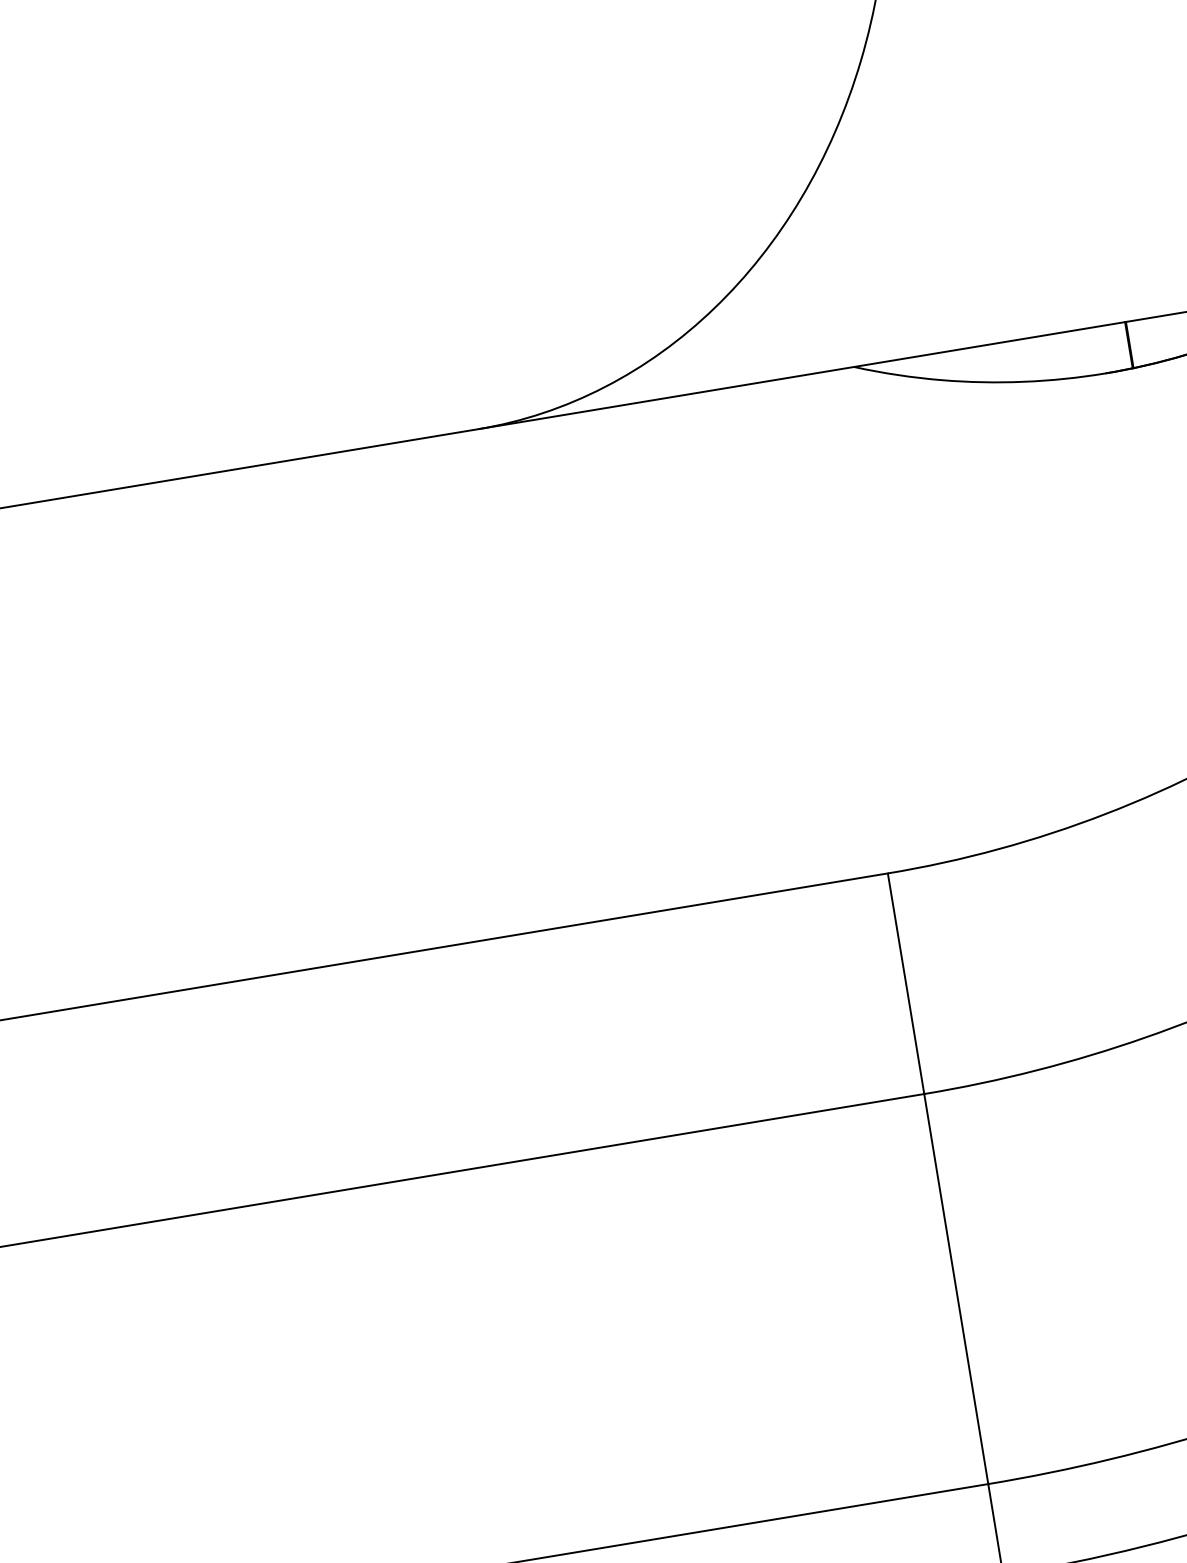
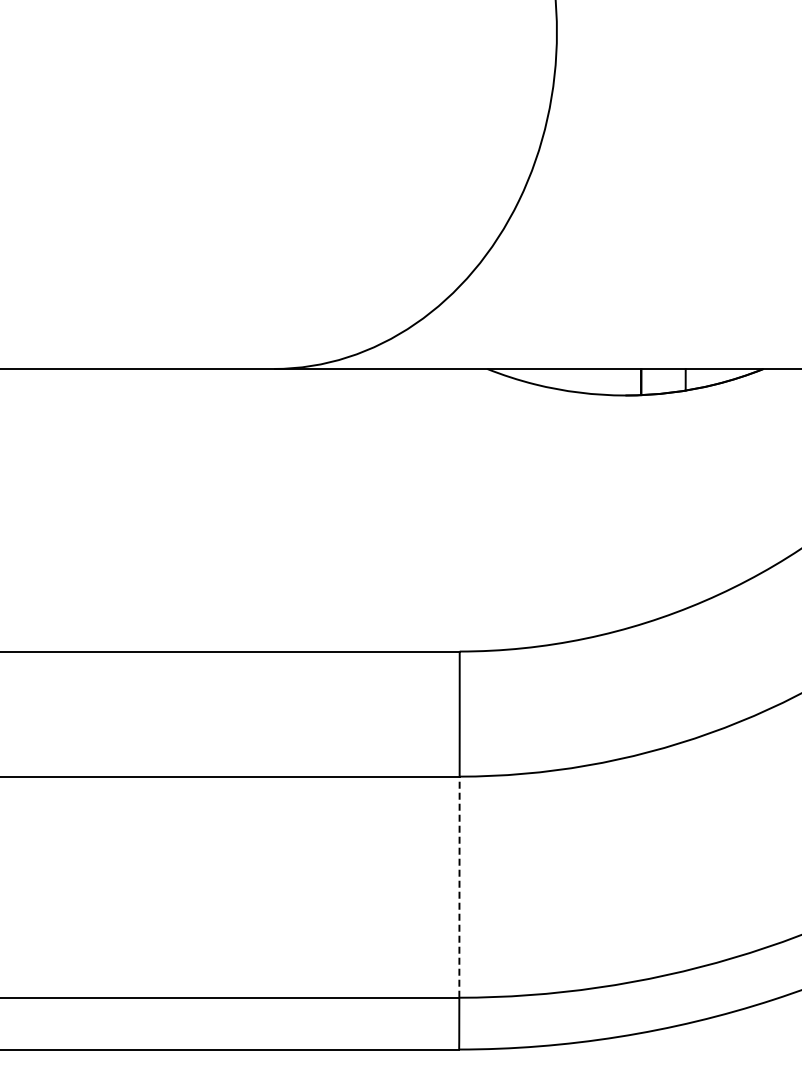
line: (956, 1289) -> (459, 887), solid -> dashed

